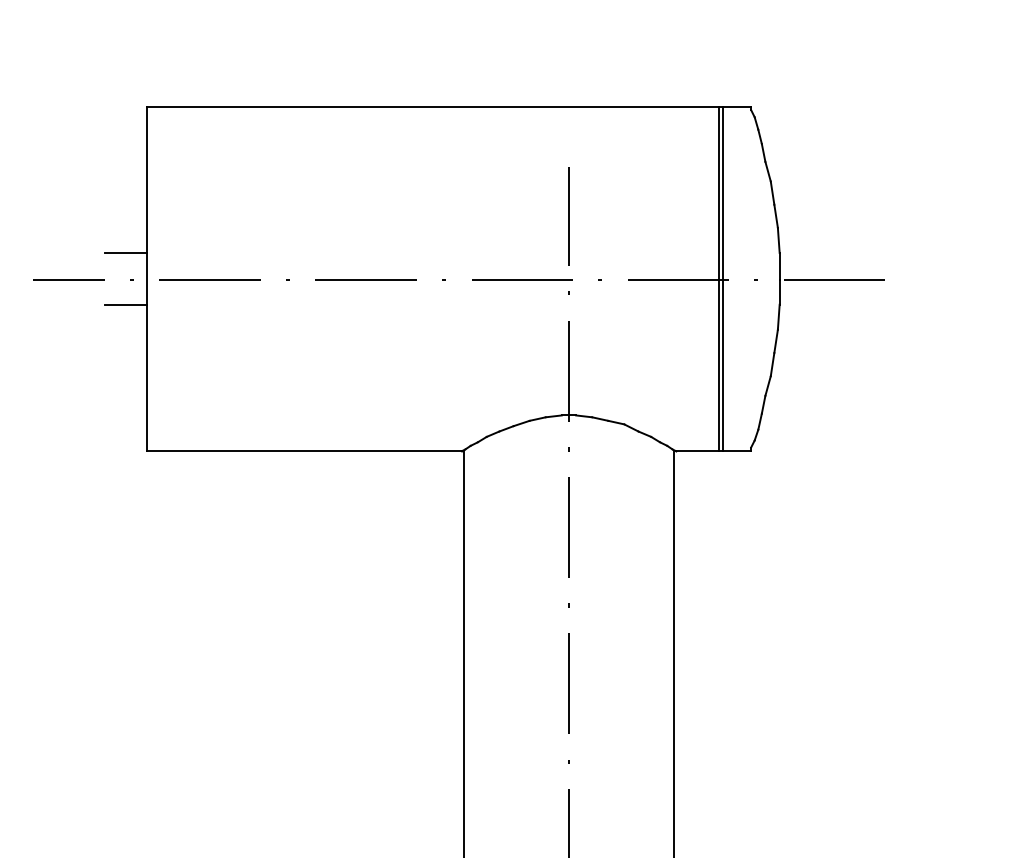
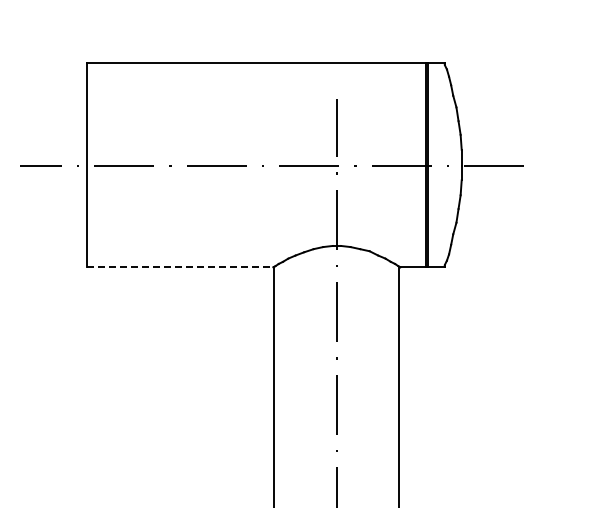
line: (125, 252) -> (74, 149), removed
line: (125, 304) -> (74, 180), removed
line: (304, 451) -> (180, 267), solid -> dashed

